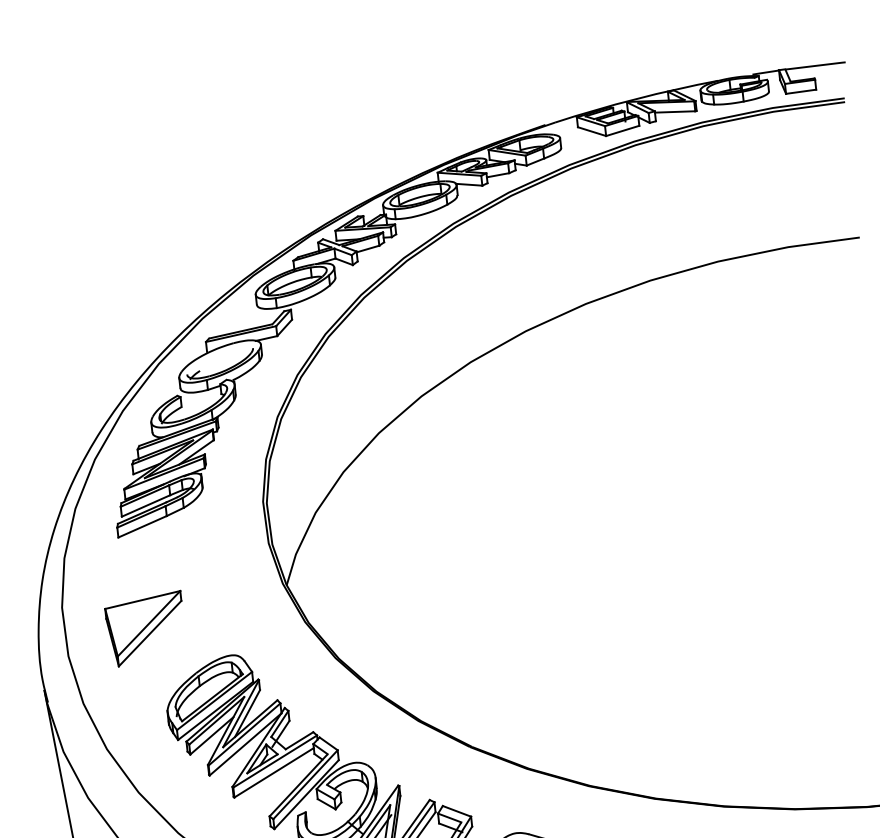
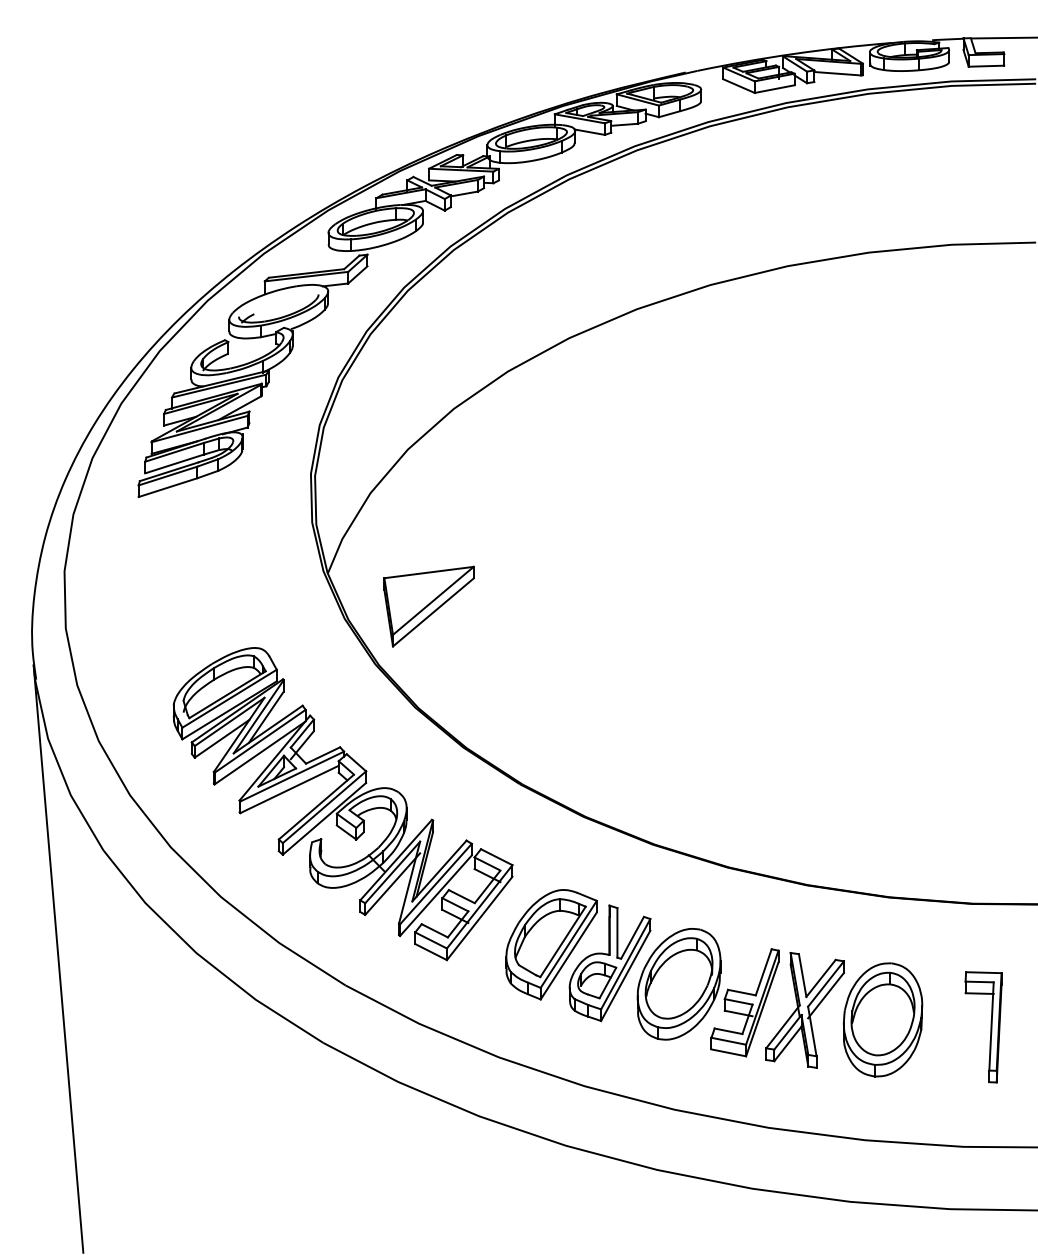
part: (145, 628) -> (428, 606), moved

